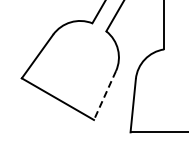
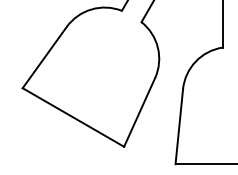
line: (105, 95) -> (140, 112), dashed -> solid

